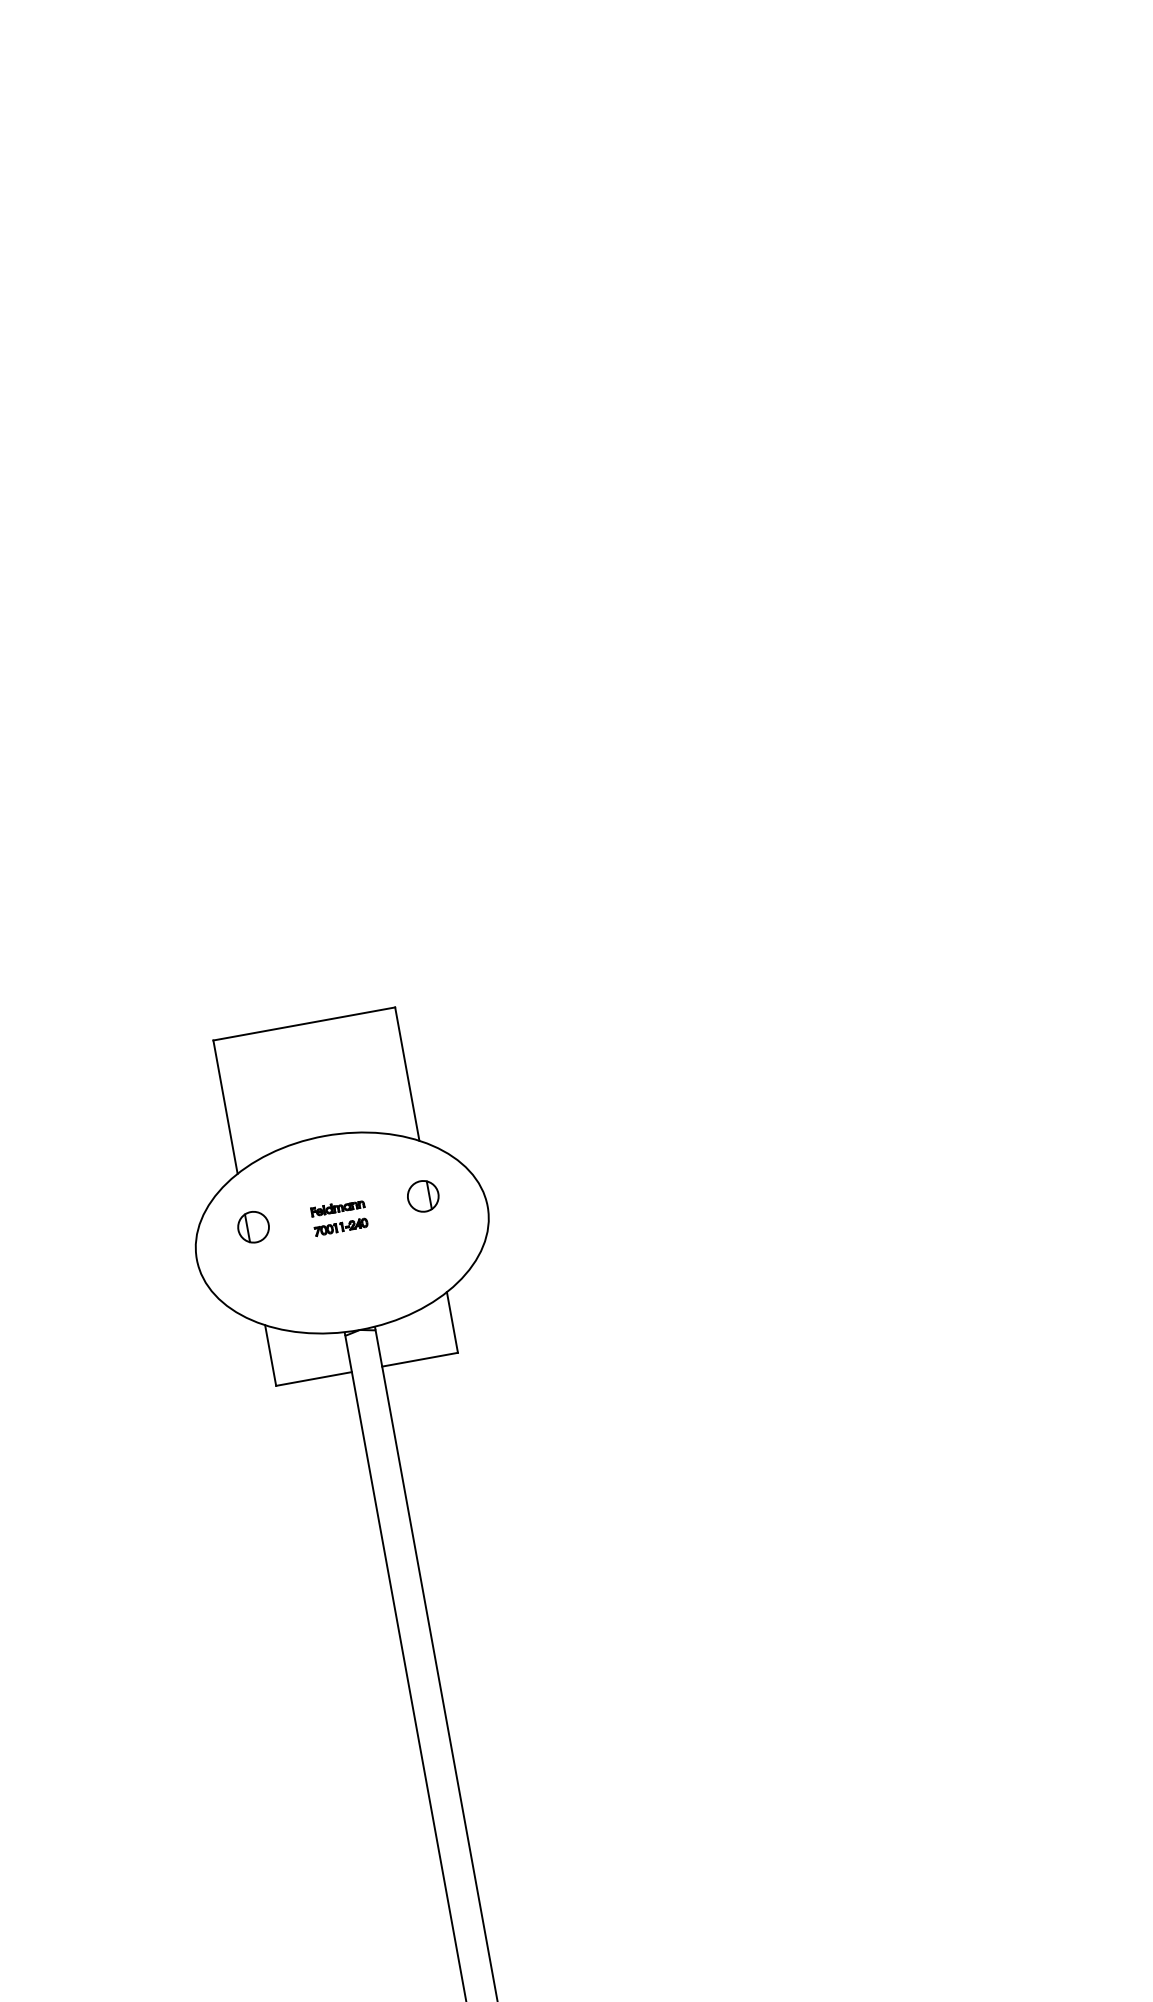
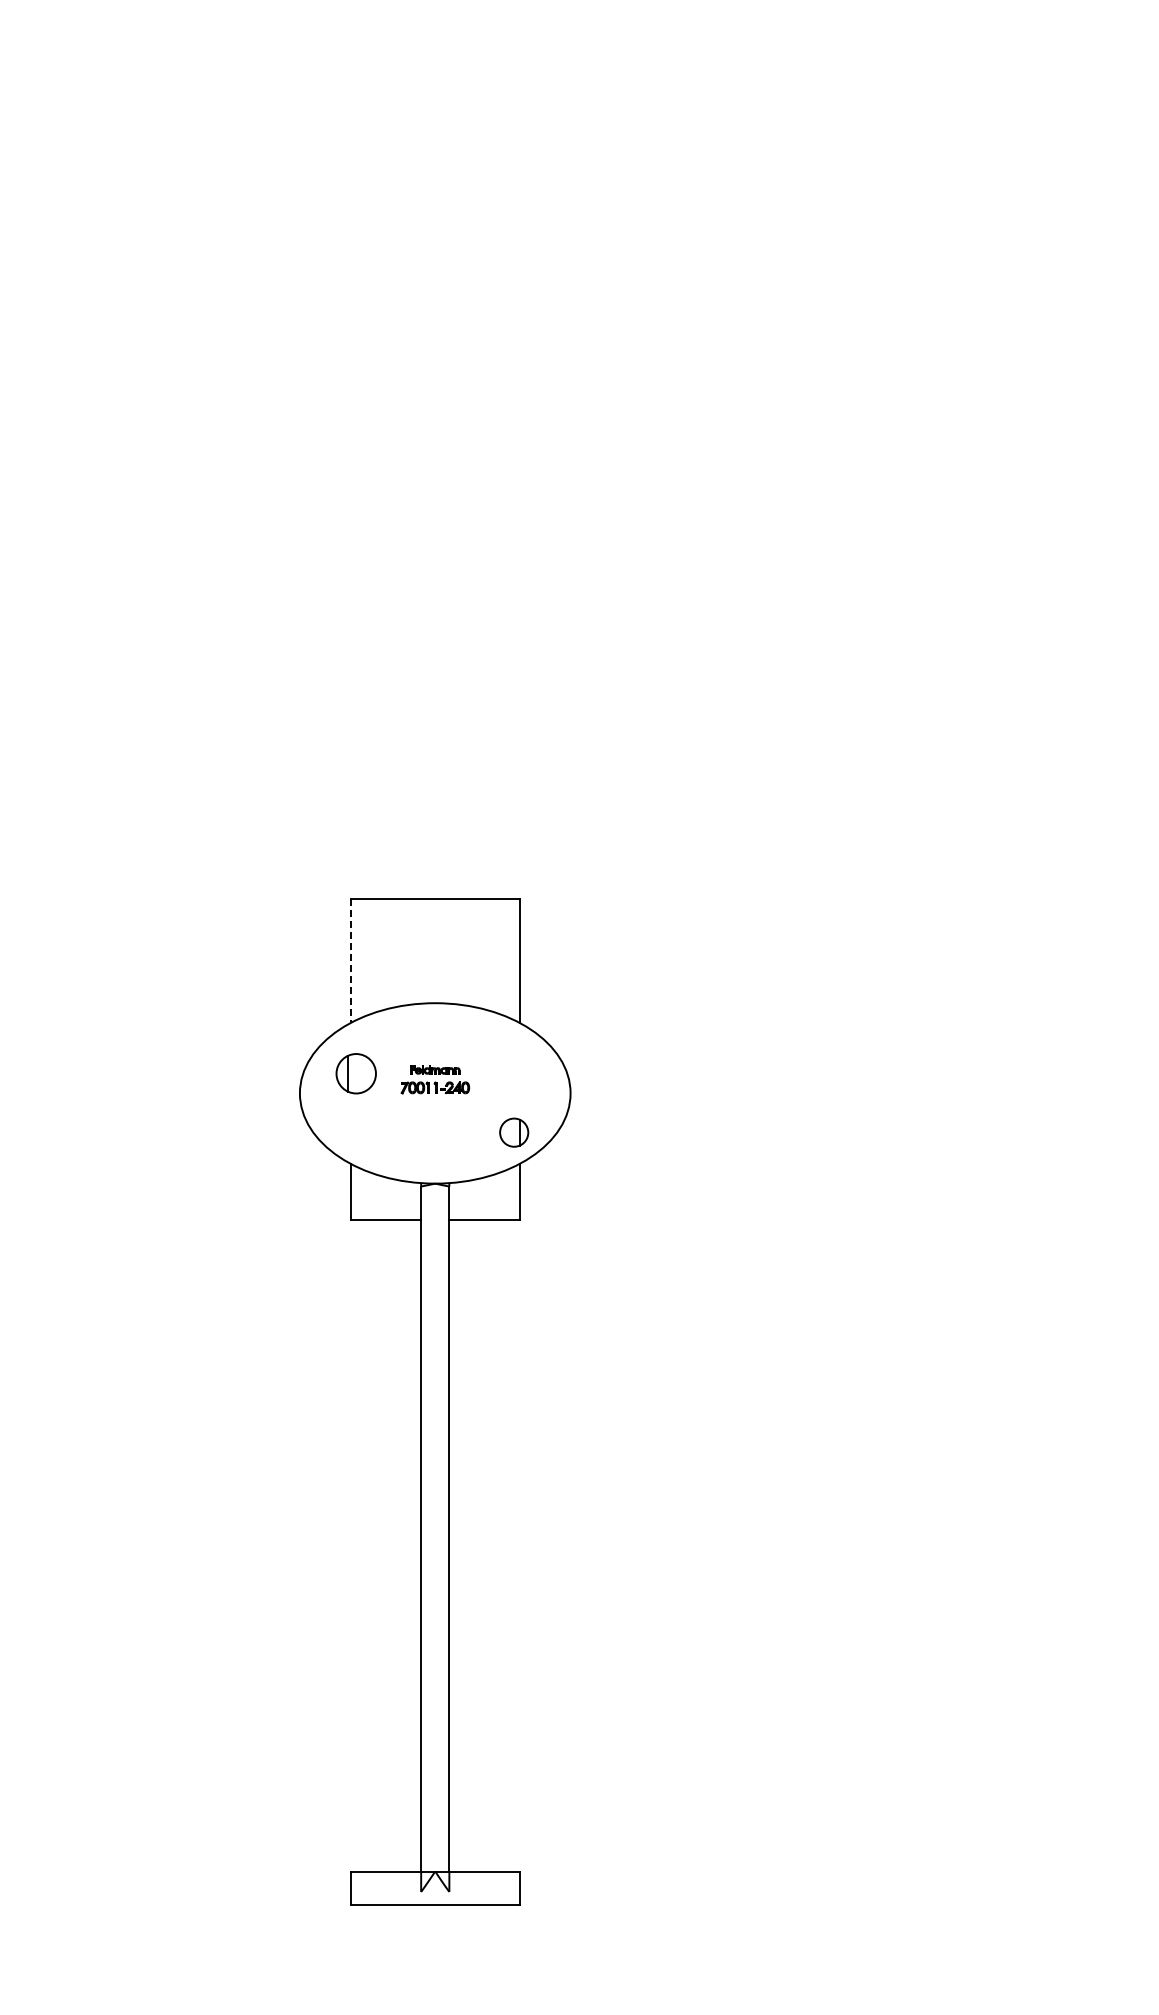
line: (225, 1107) -> (350, 961), solid -> dashed
part: (423, 1196) -> (514, 1132), moved
part: (253, 1226) -> (356, 1073), size x1.4
part: (341, 1227) -> (435, 1088), size x1.4

